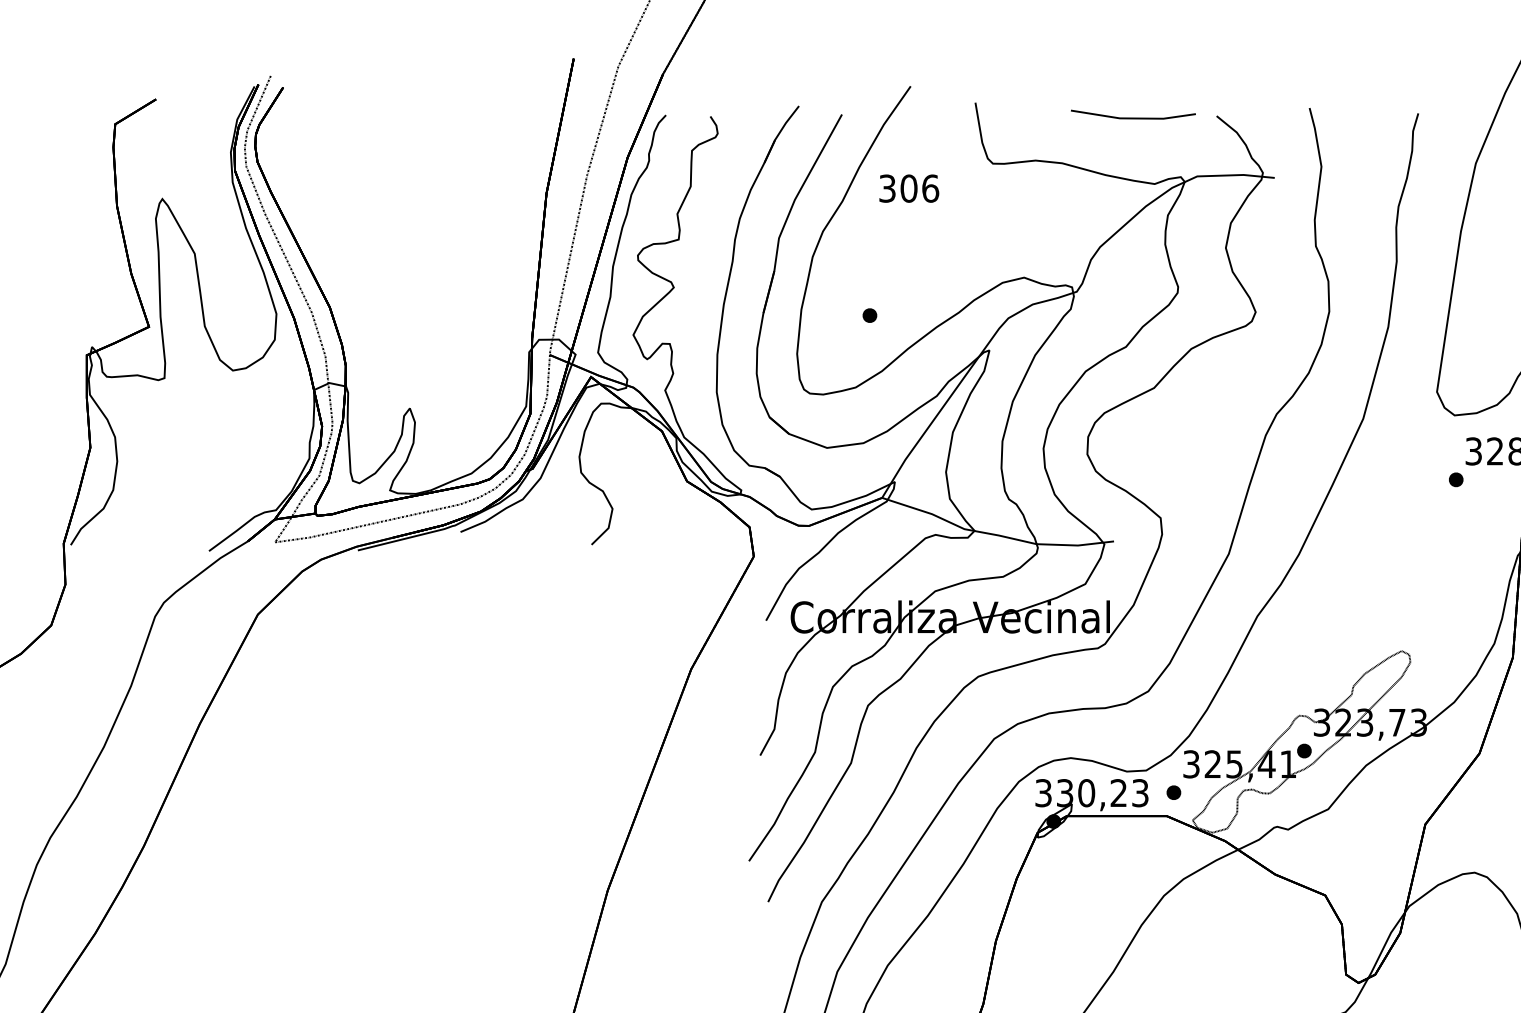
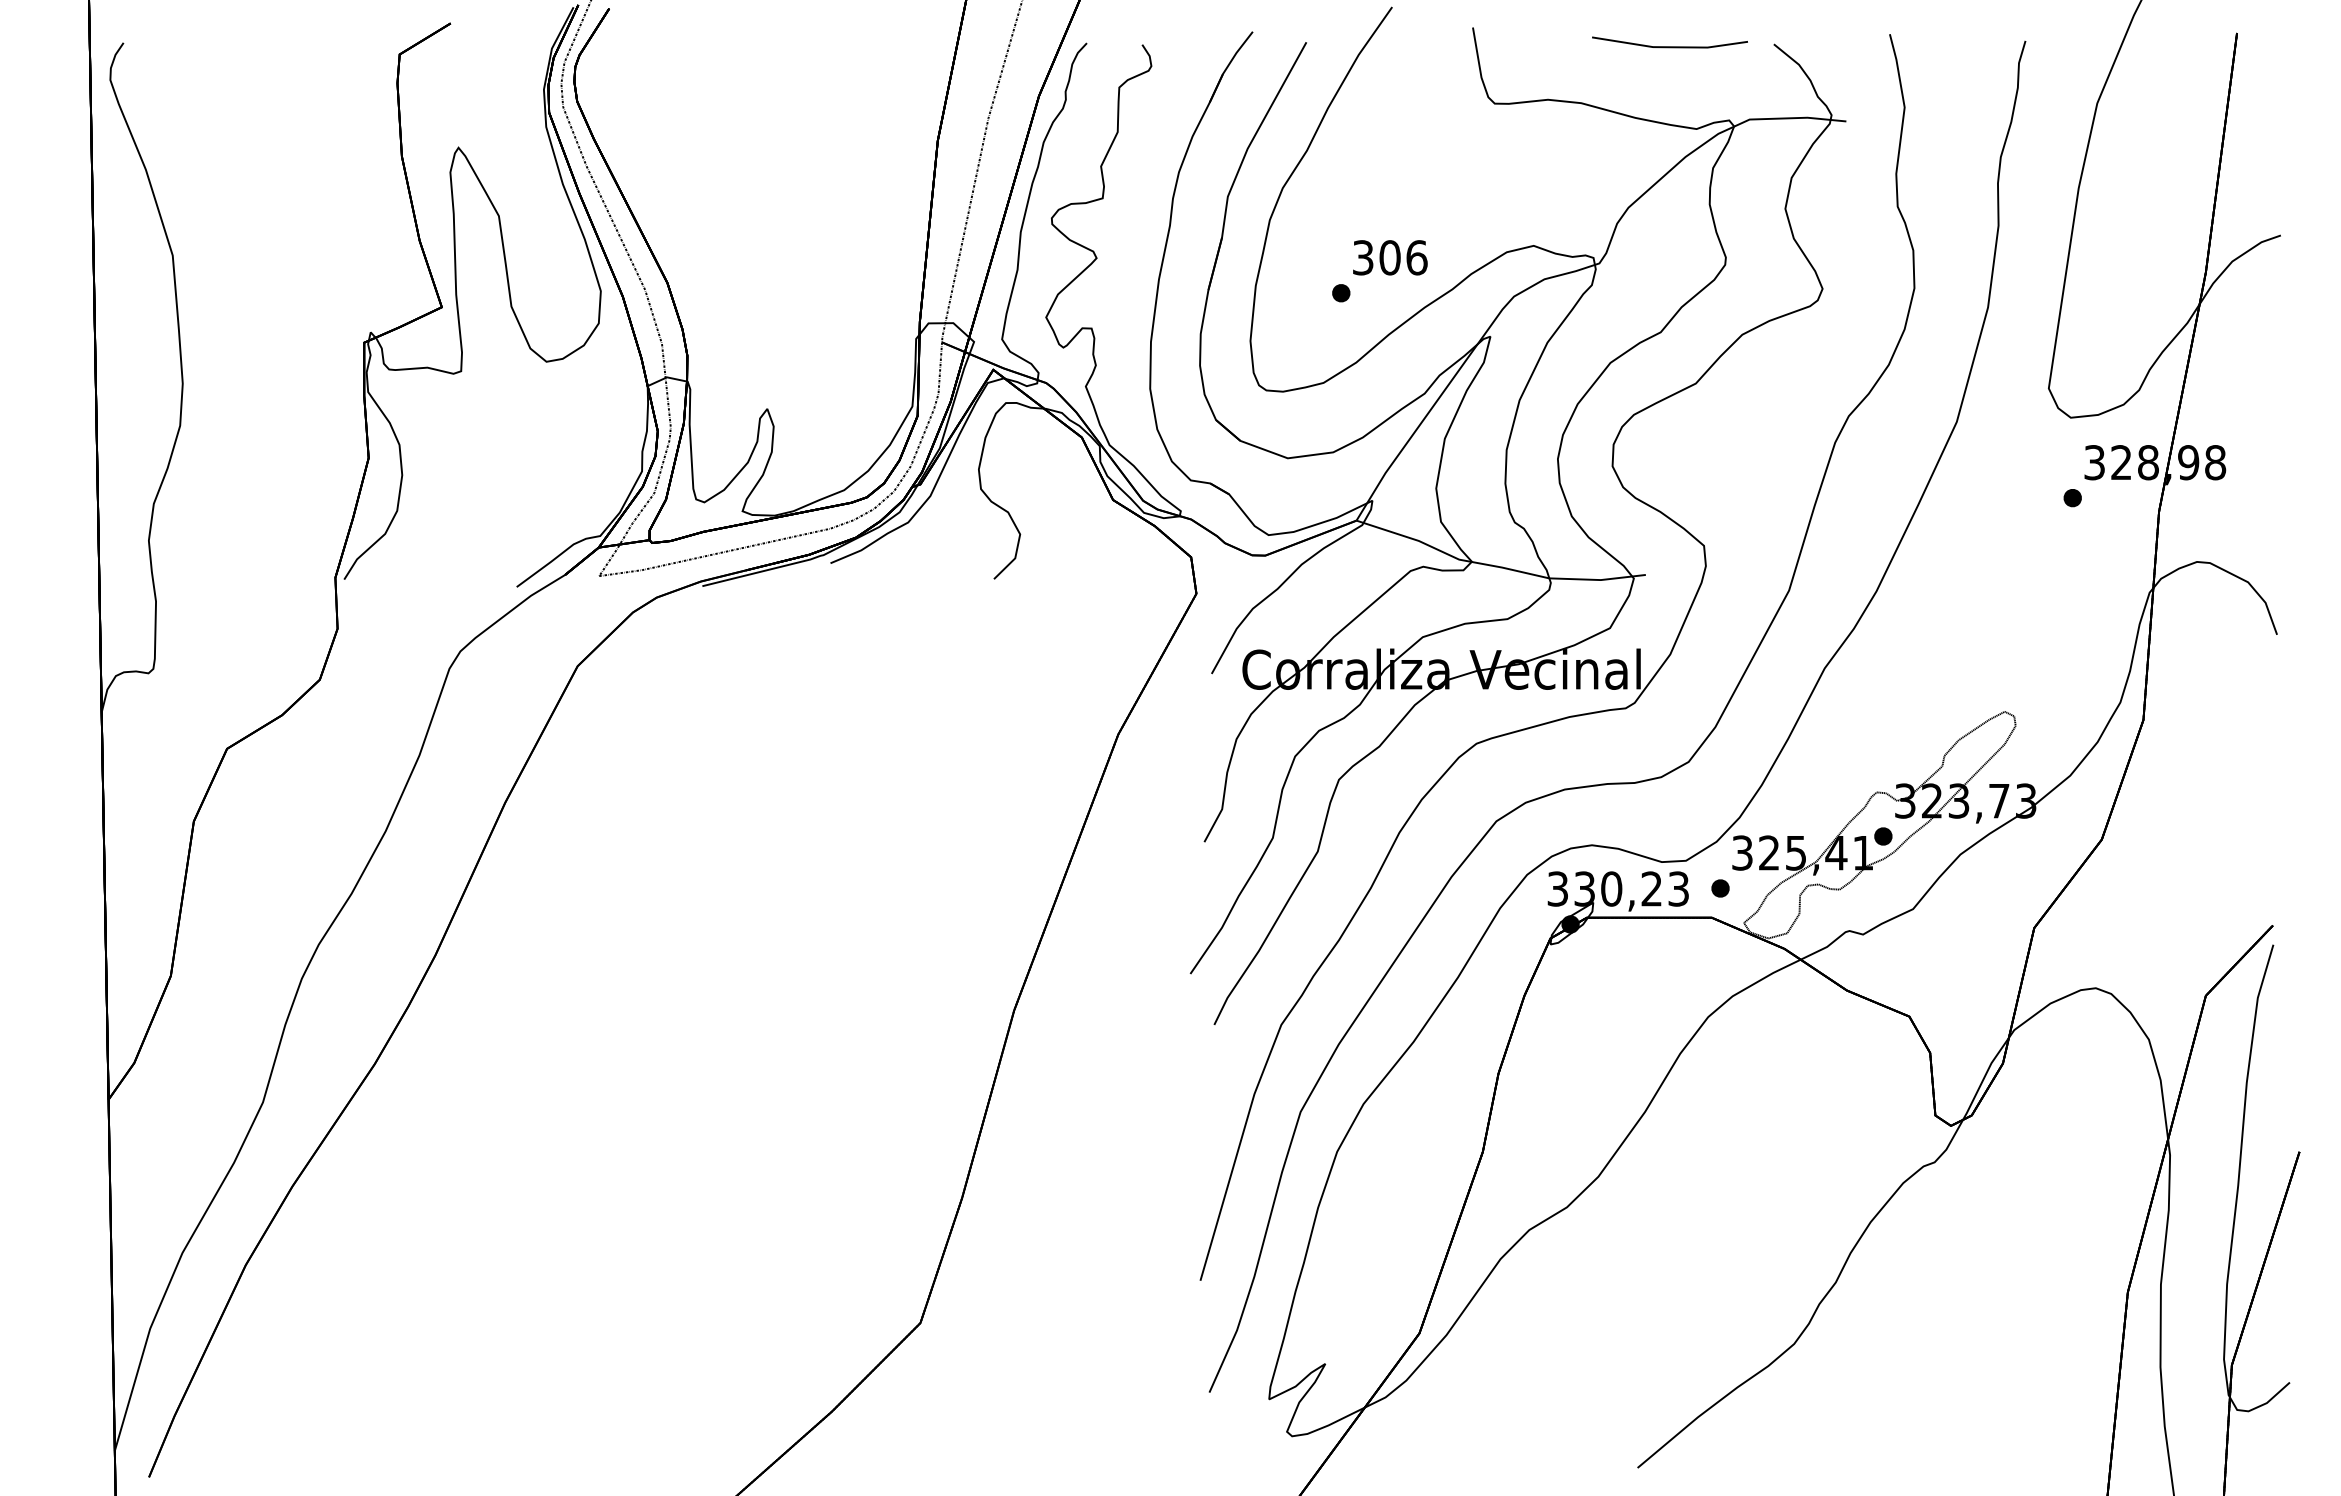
text: (909, 188) -> (1390, 257), moved

